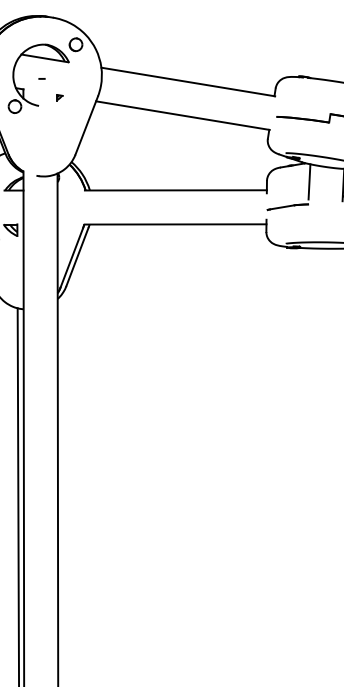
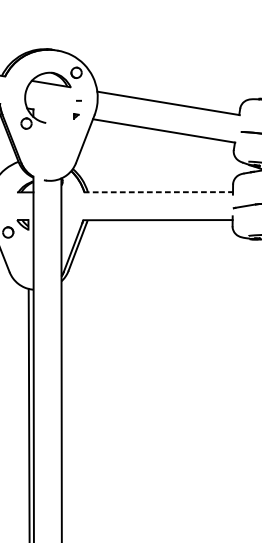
curve: (41, 78) -> (78, 100), moved
part: (59, 97) -> (76, 116), moved
line: (175, 190) -> (158, 192), solid -> dashed

